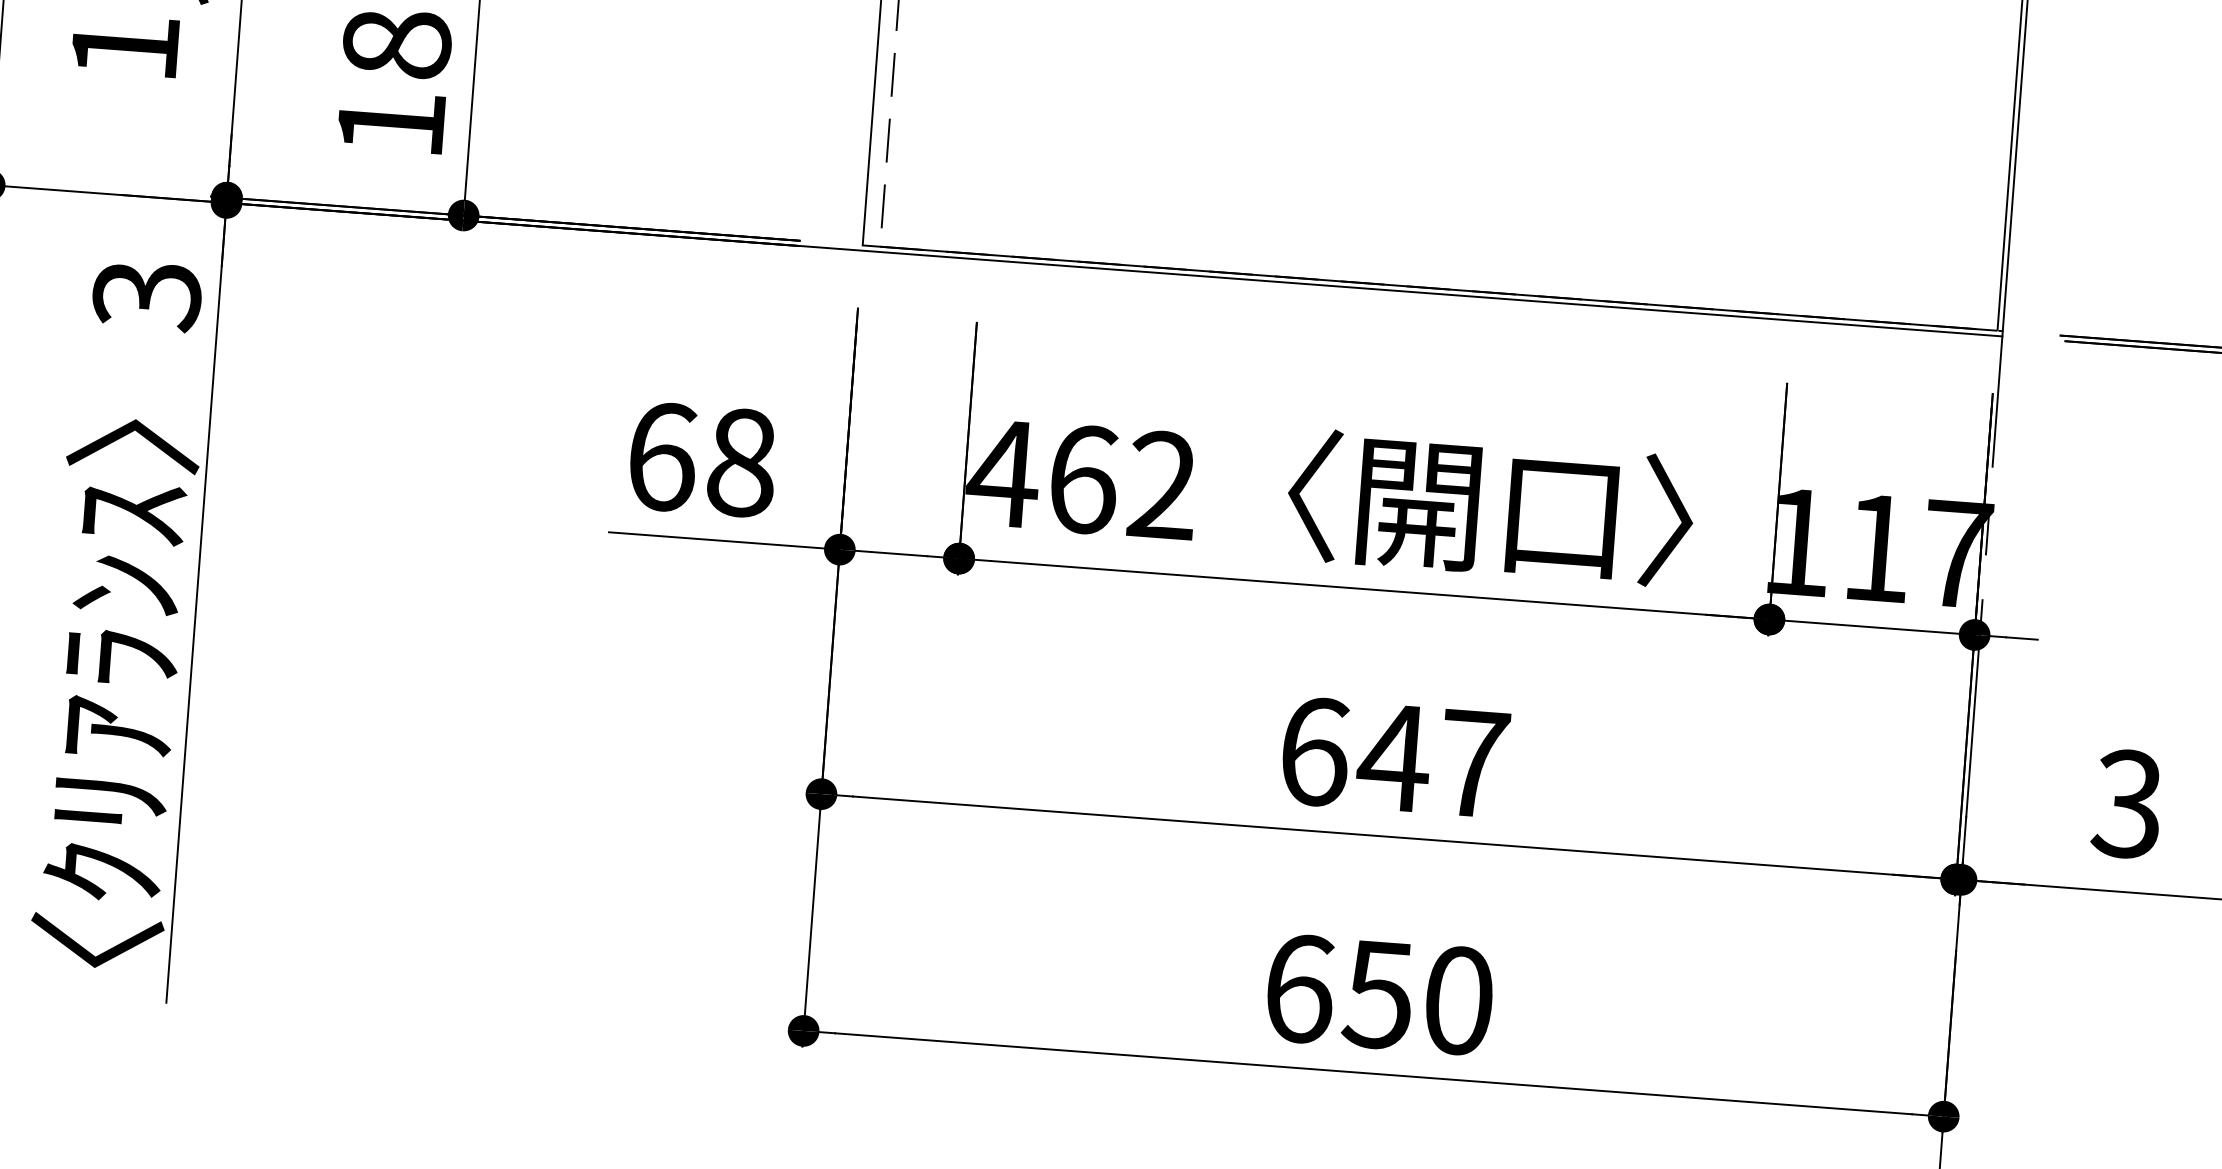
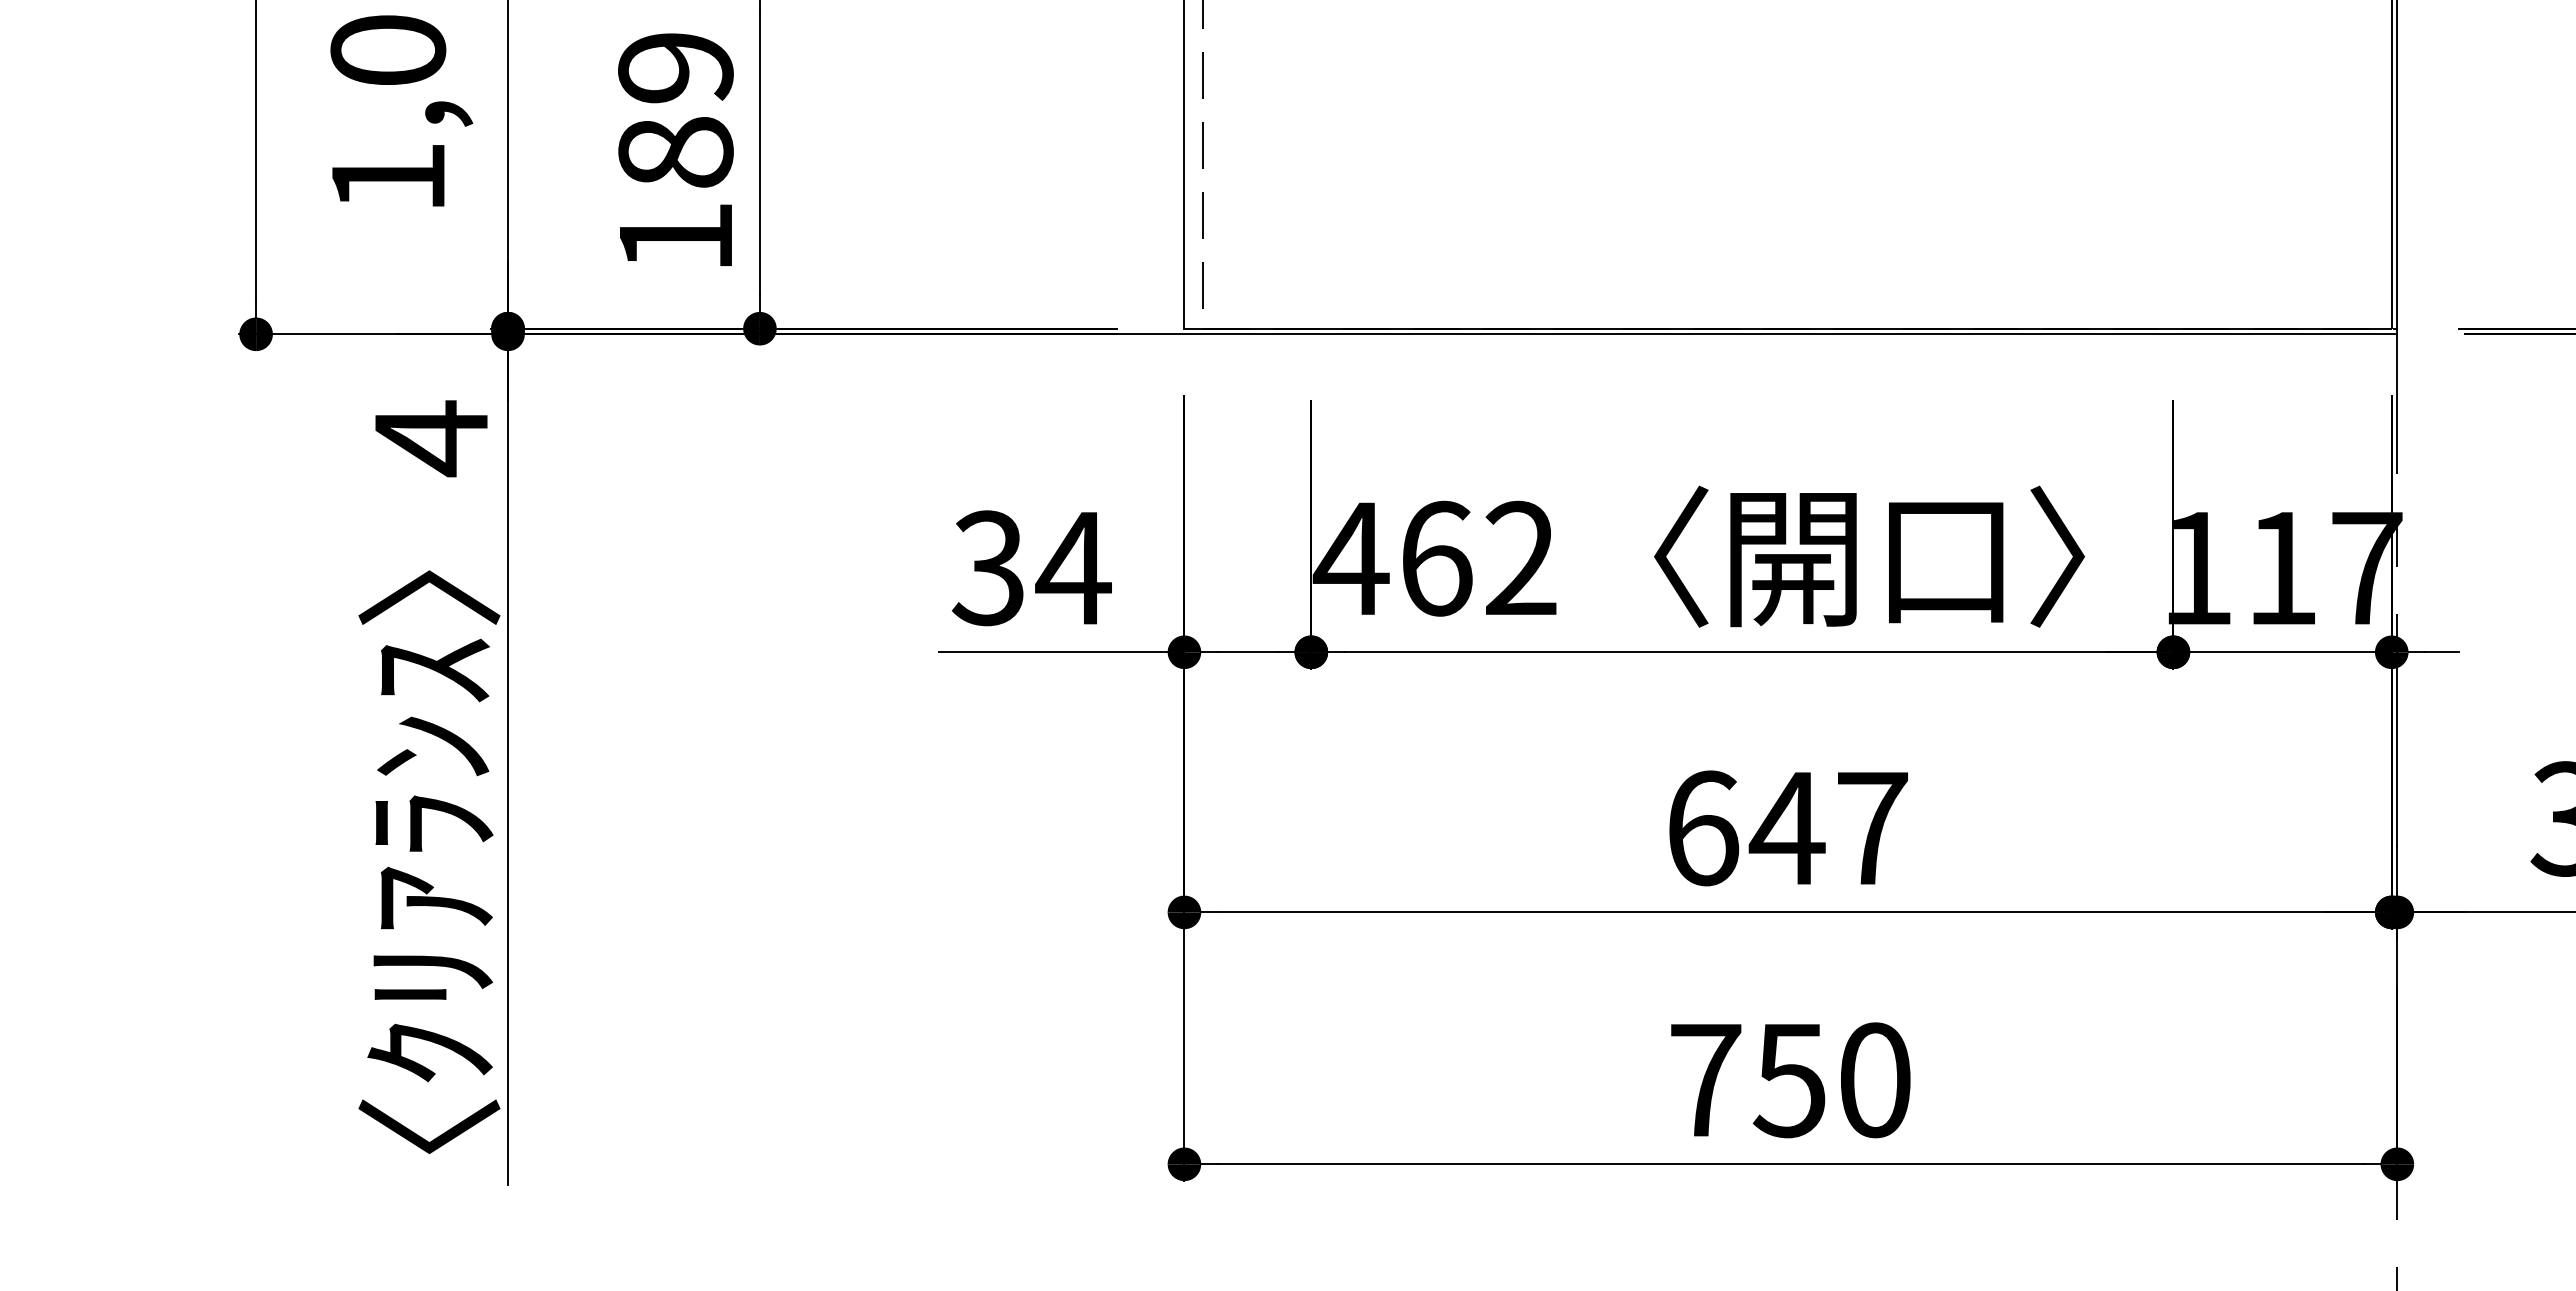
text: (147, 295) -> (431, 438), 3 -> 4
text: (702, 460) -> (1031, 568), 68 -> 34
text: (1300, 989) -> (1706, 1080), 650 -> 750

